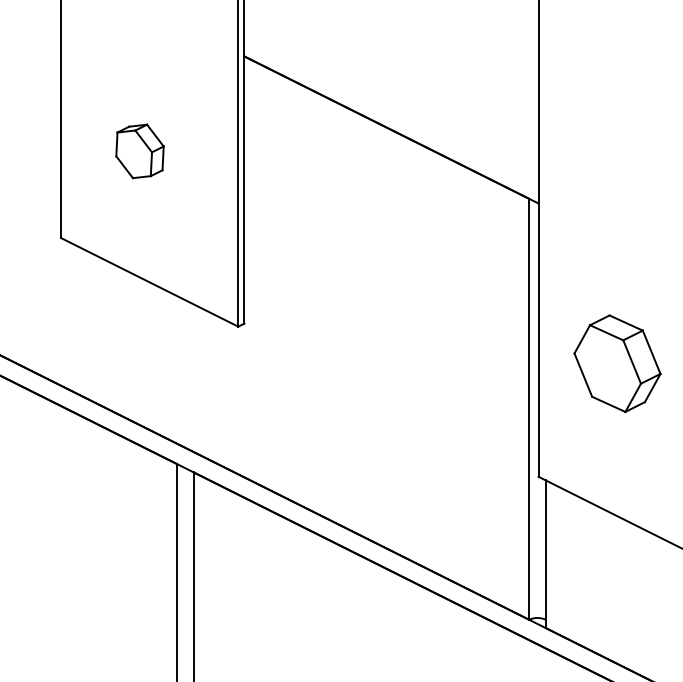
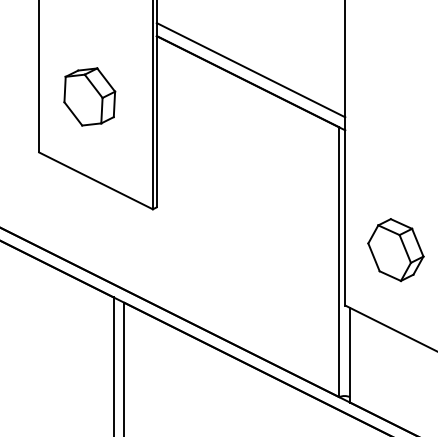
line: (390, 110) -> (250, 70), added
part: (139, 150) -> (89, 96), size x1.67
part: (616, 364) -> (395, 250), moved

